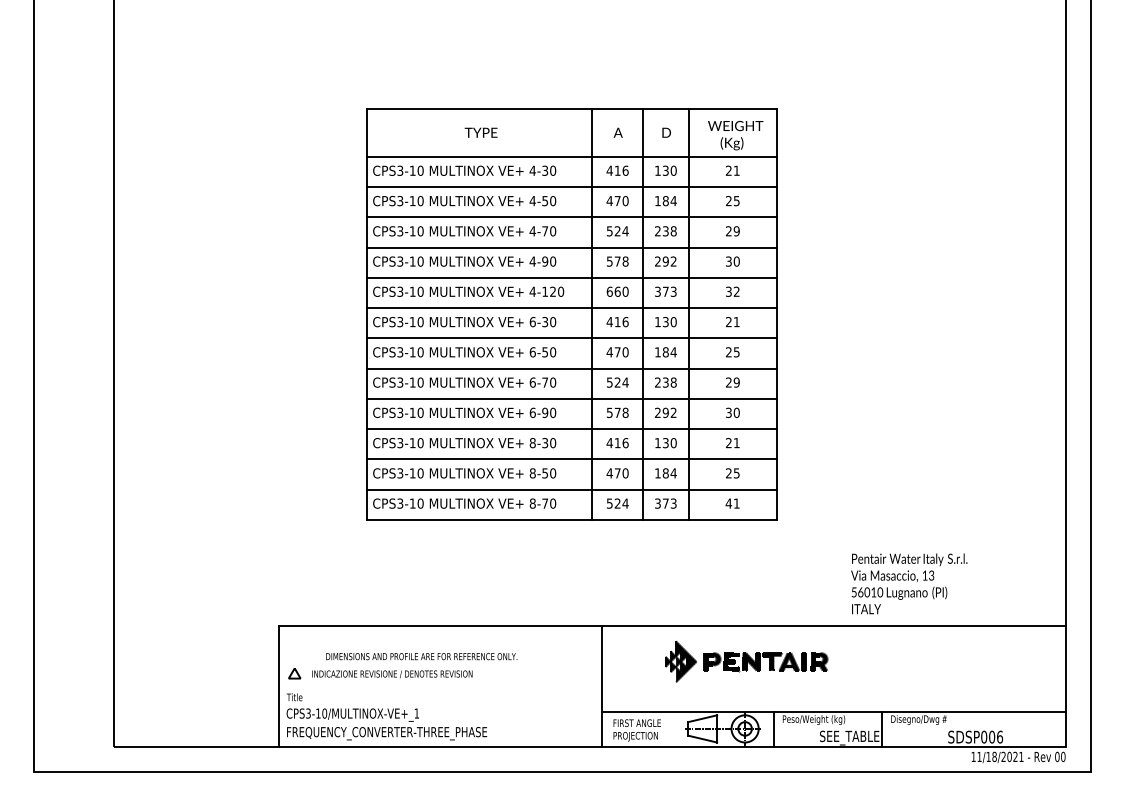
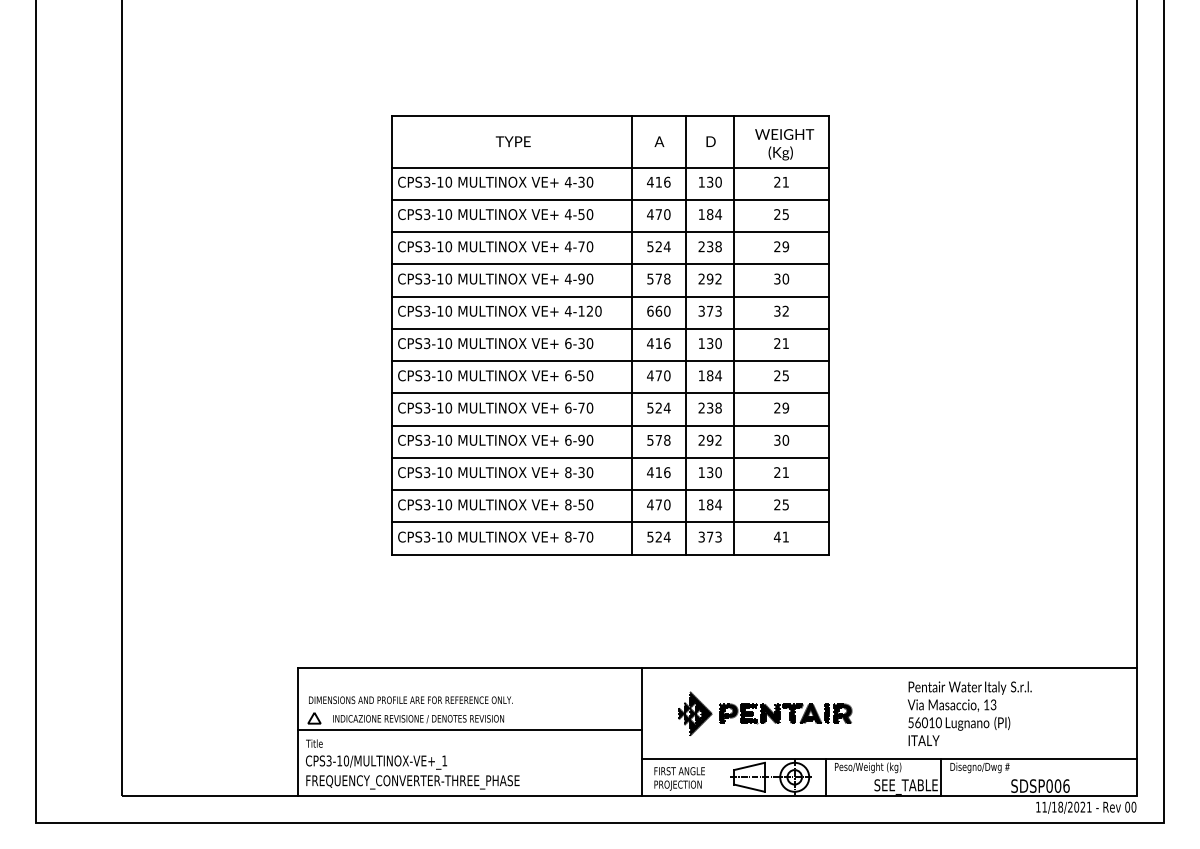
text: (909, 583) -> (969, 713), moved
text: (421, 656) -> (410, 700), moved
part: (746, 661) -> (765, 713), moved
line: (440, 684) -> (469, 729), added

